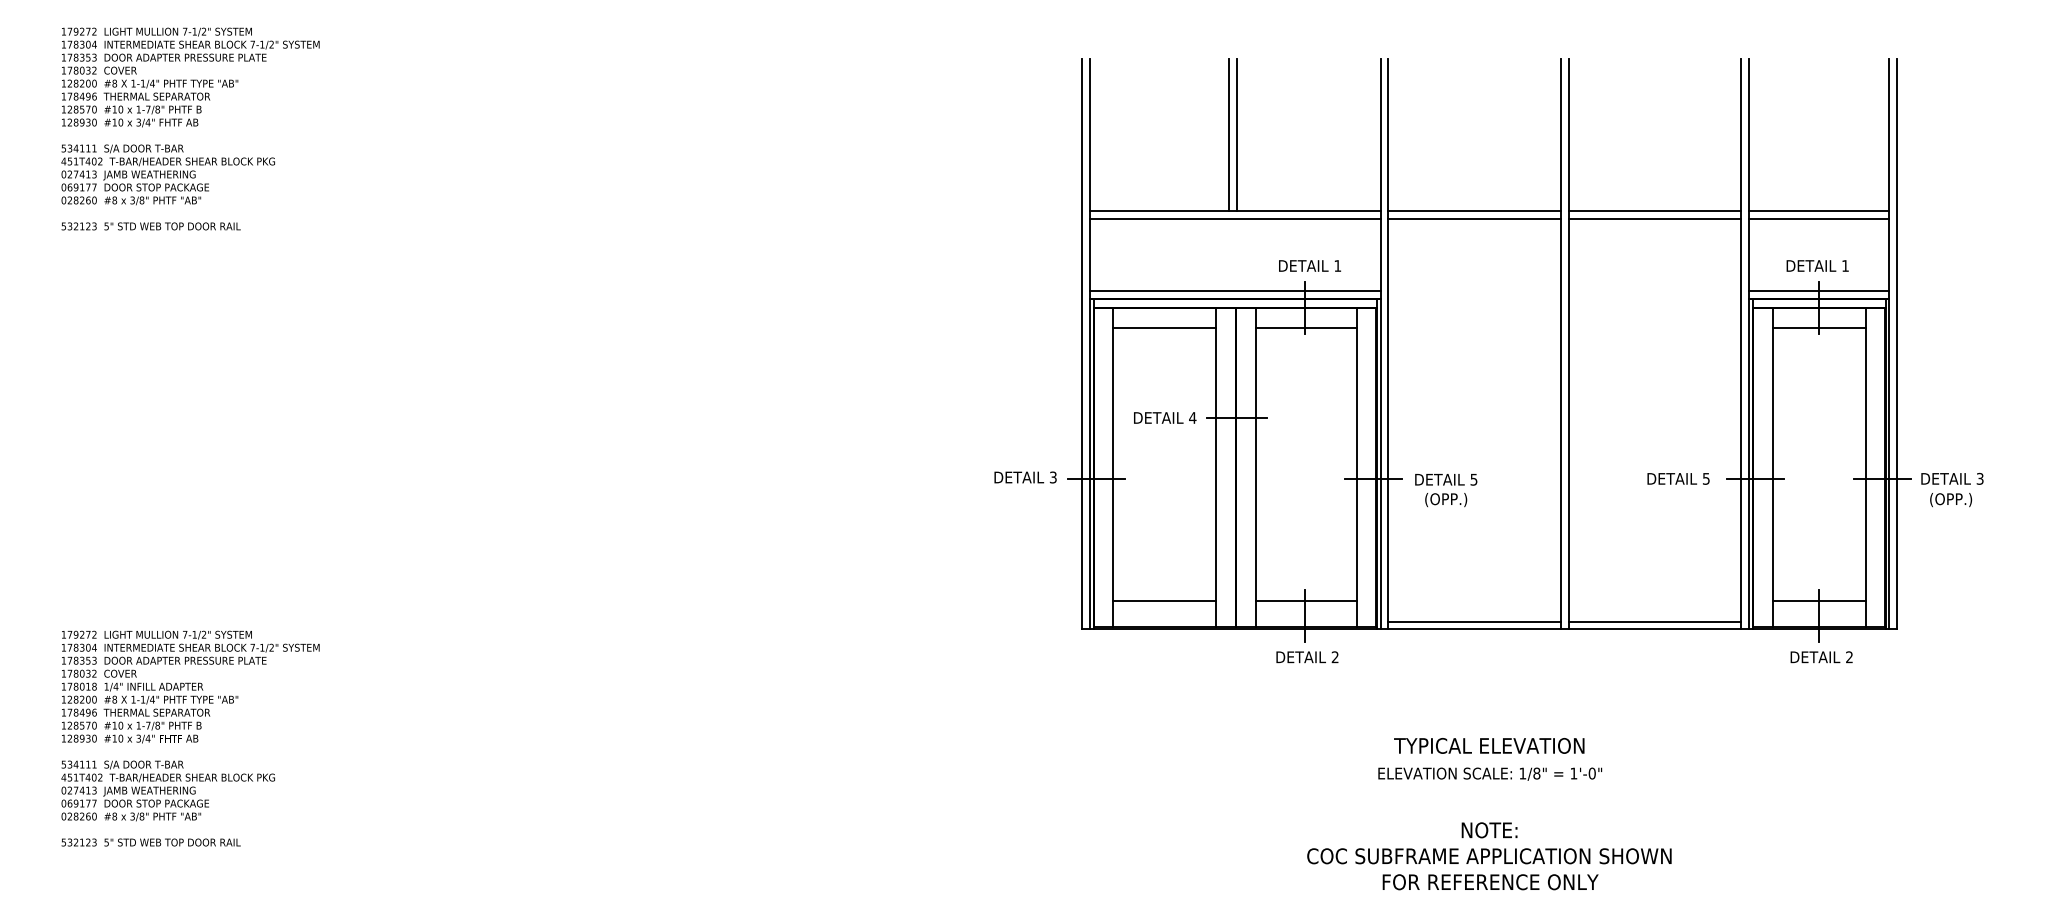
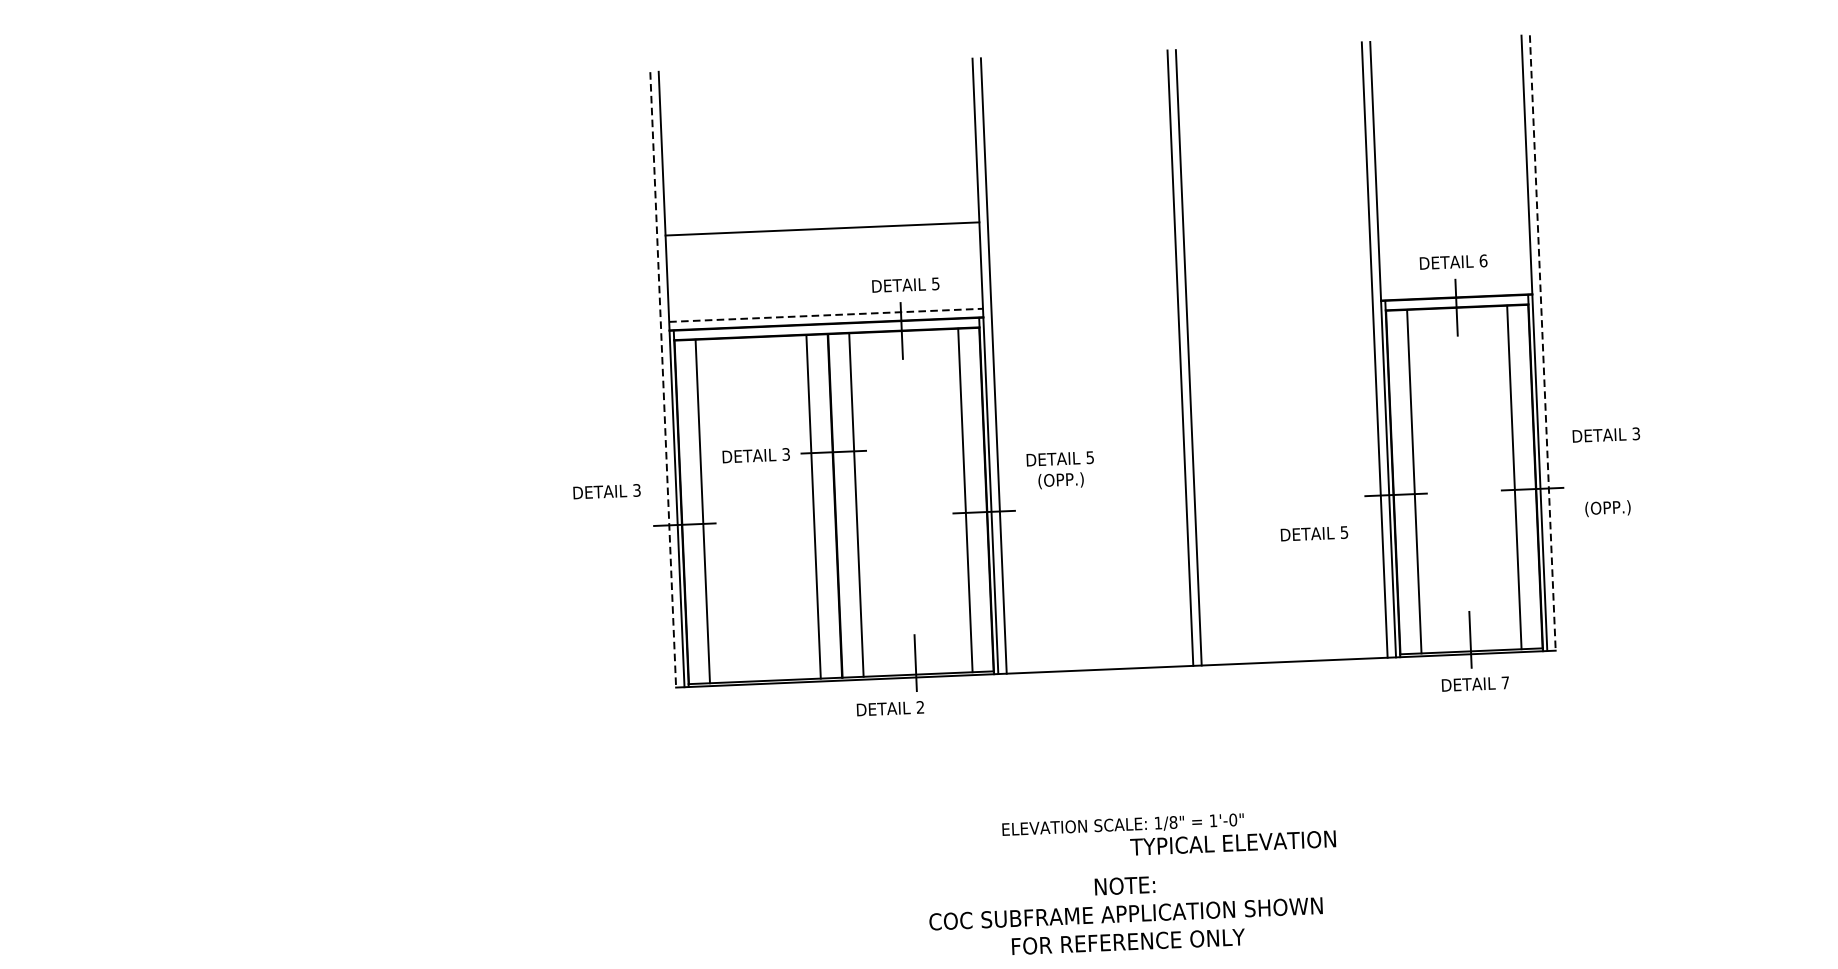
line: (1229, 134) -> (812, 146), removed
line: (1237, 134) -> (821, 146), removed
line: (1474, 210) -> (1080, 217), removed
line: (1655, 210) -> (1275, 209), removed
line: (1819, 210) -> (1452, 202), removed
line: (1234, 218) -> (822, 237), removed
line: (1474, 218) -> (1081, 226), removed
line: (1655, 218) -> (1276, 218), removed
line: (1819, 218) -> (1453, 210), removed
text: (1337, 265) -> (935, 283), 1 -> 5
text: (1845, 265) -> (1483, 260), 1 -> 6
line: (1235, 290) -> (826, 314), solid -> dashed
line: (1819, 290) -> (1456, 288), removed
line: (1164, 327) -> (751, 358), removed
line: (1305, 327) -> (903, 351), removed
line: (1818, 327) -> (1457, 328), removed
line: (1081, 344) -> (662, 380), solid -> dashed
line: (1897, 344) -> (1543, 343), solid -> dashed
text: (1192, 417) -> (785, 453), 4 -> 3
text: (1025, 477) -> (606, 491), moved
text: (1678, 478) -> (1314, 533), moved
text: (1952, 478) -> (1606, 434), moved
text: (1446, 490) -> (1061, 470), moved
line: (1164, 601) -> (763, 653), removed
line: (1305, 601) -> (916, 647), removed
line: (1818, 601) -> (1469, 624), removed
line: (1474, 621) -> (1099, 661), removed
line: (1655, 621) -> (1294, 653), removed
text: (1307, 657) -> (890, 708), moved
text: (1849, 657) -> (1505, 683), 2 -> 7
text: (1489, 745) -> (1233, 842), moved

